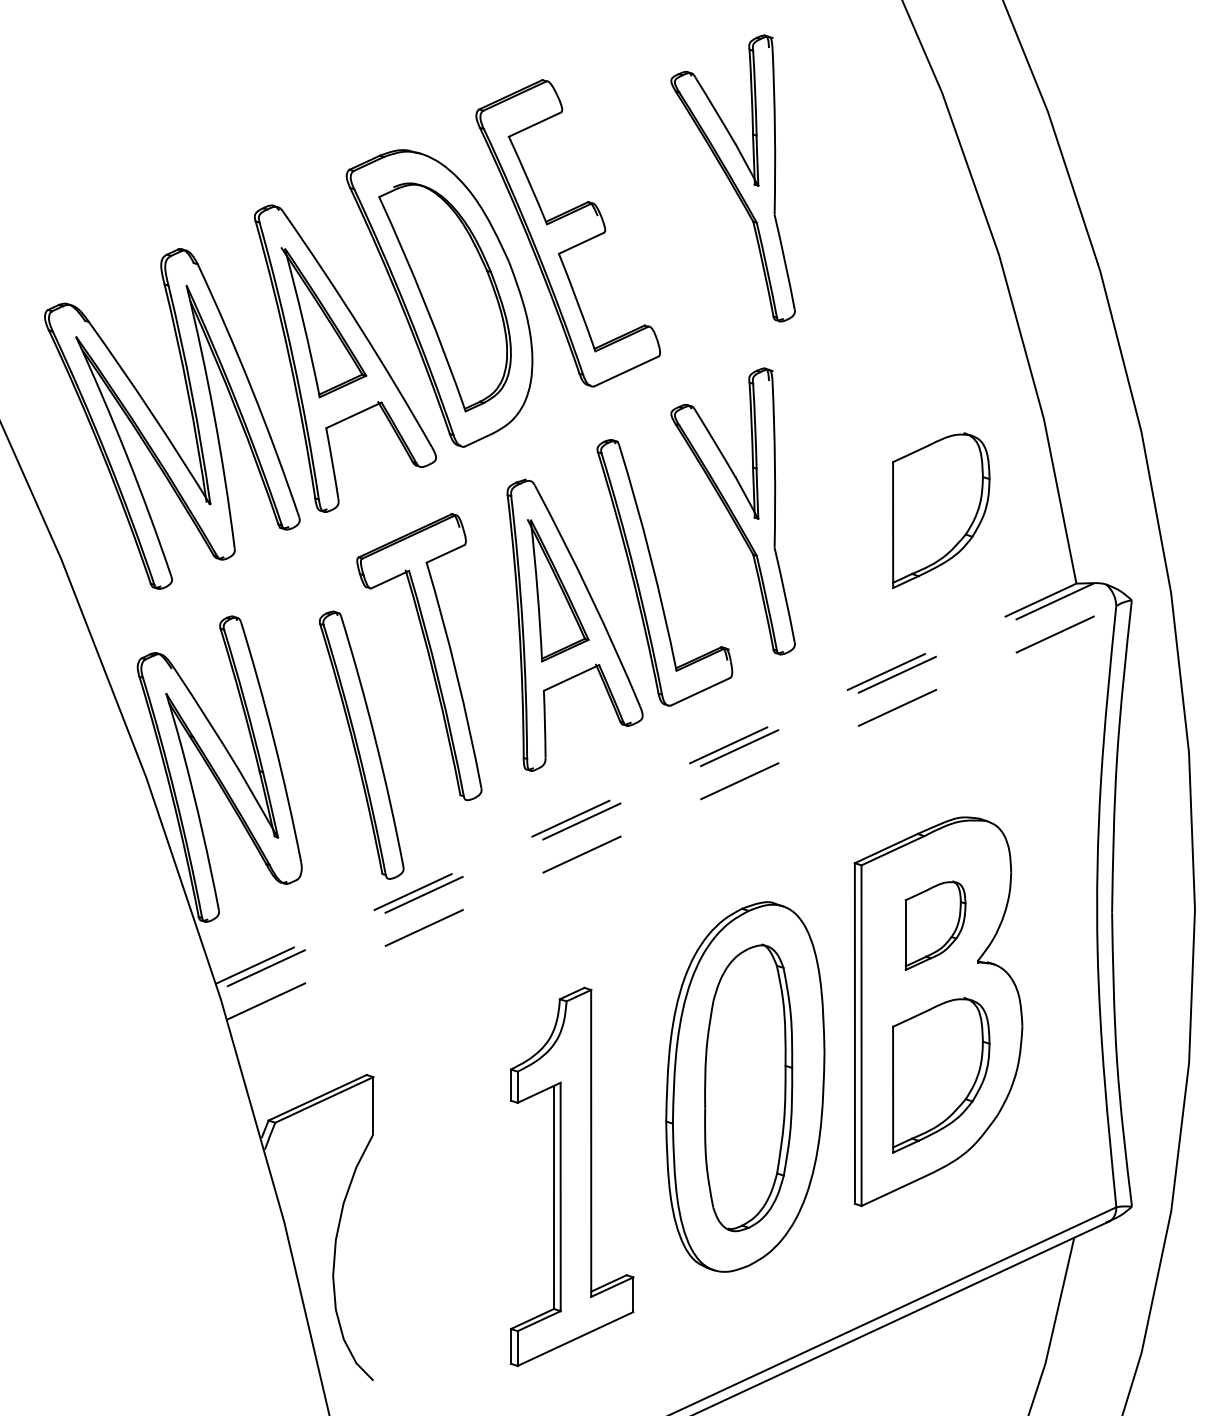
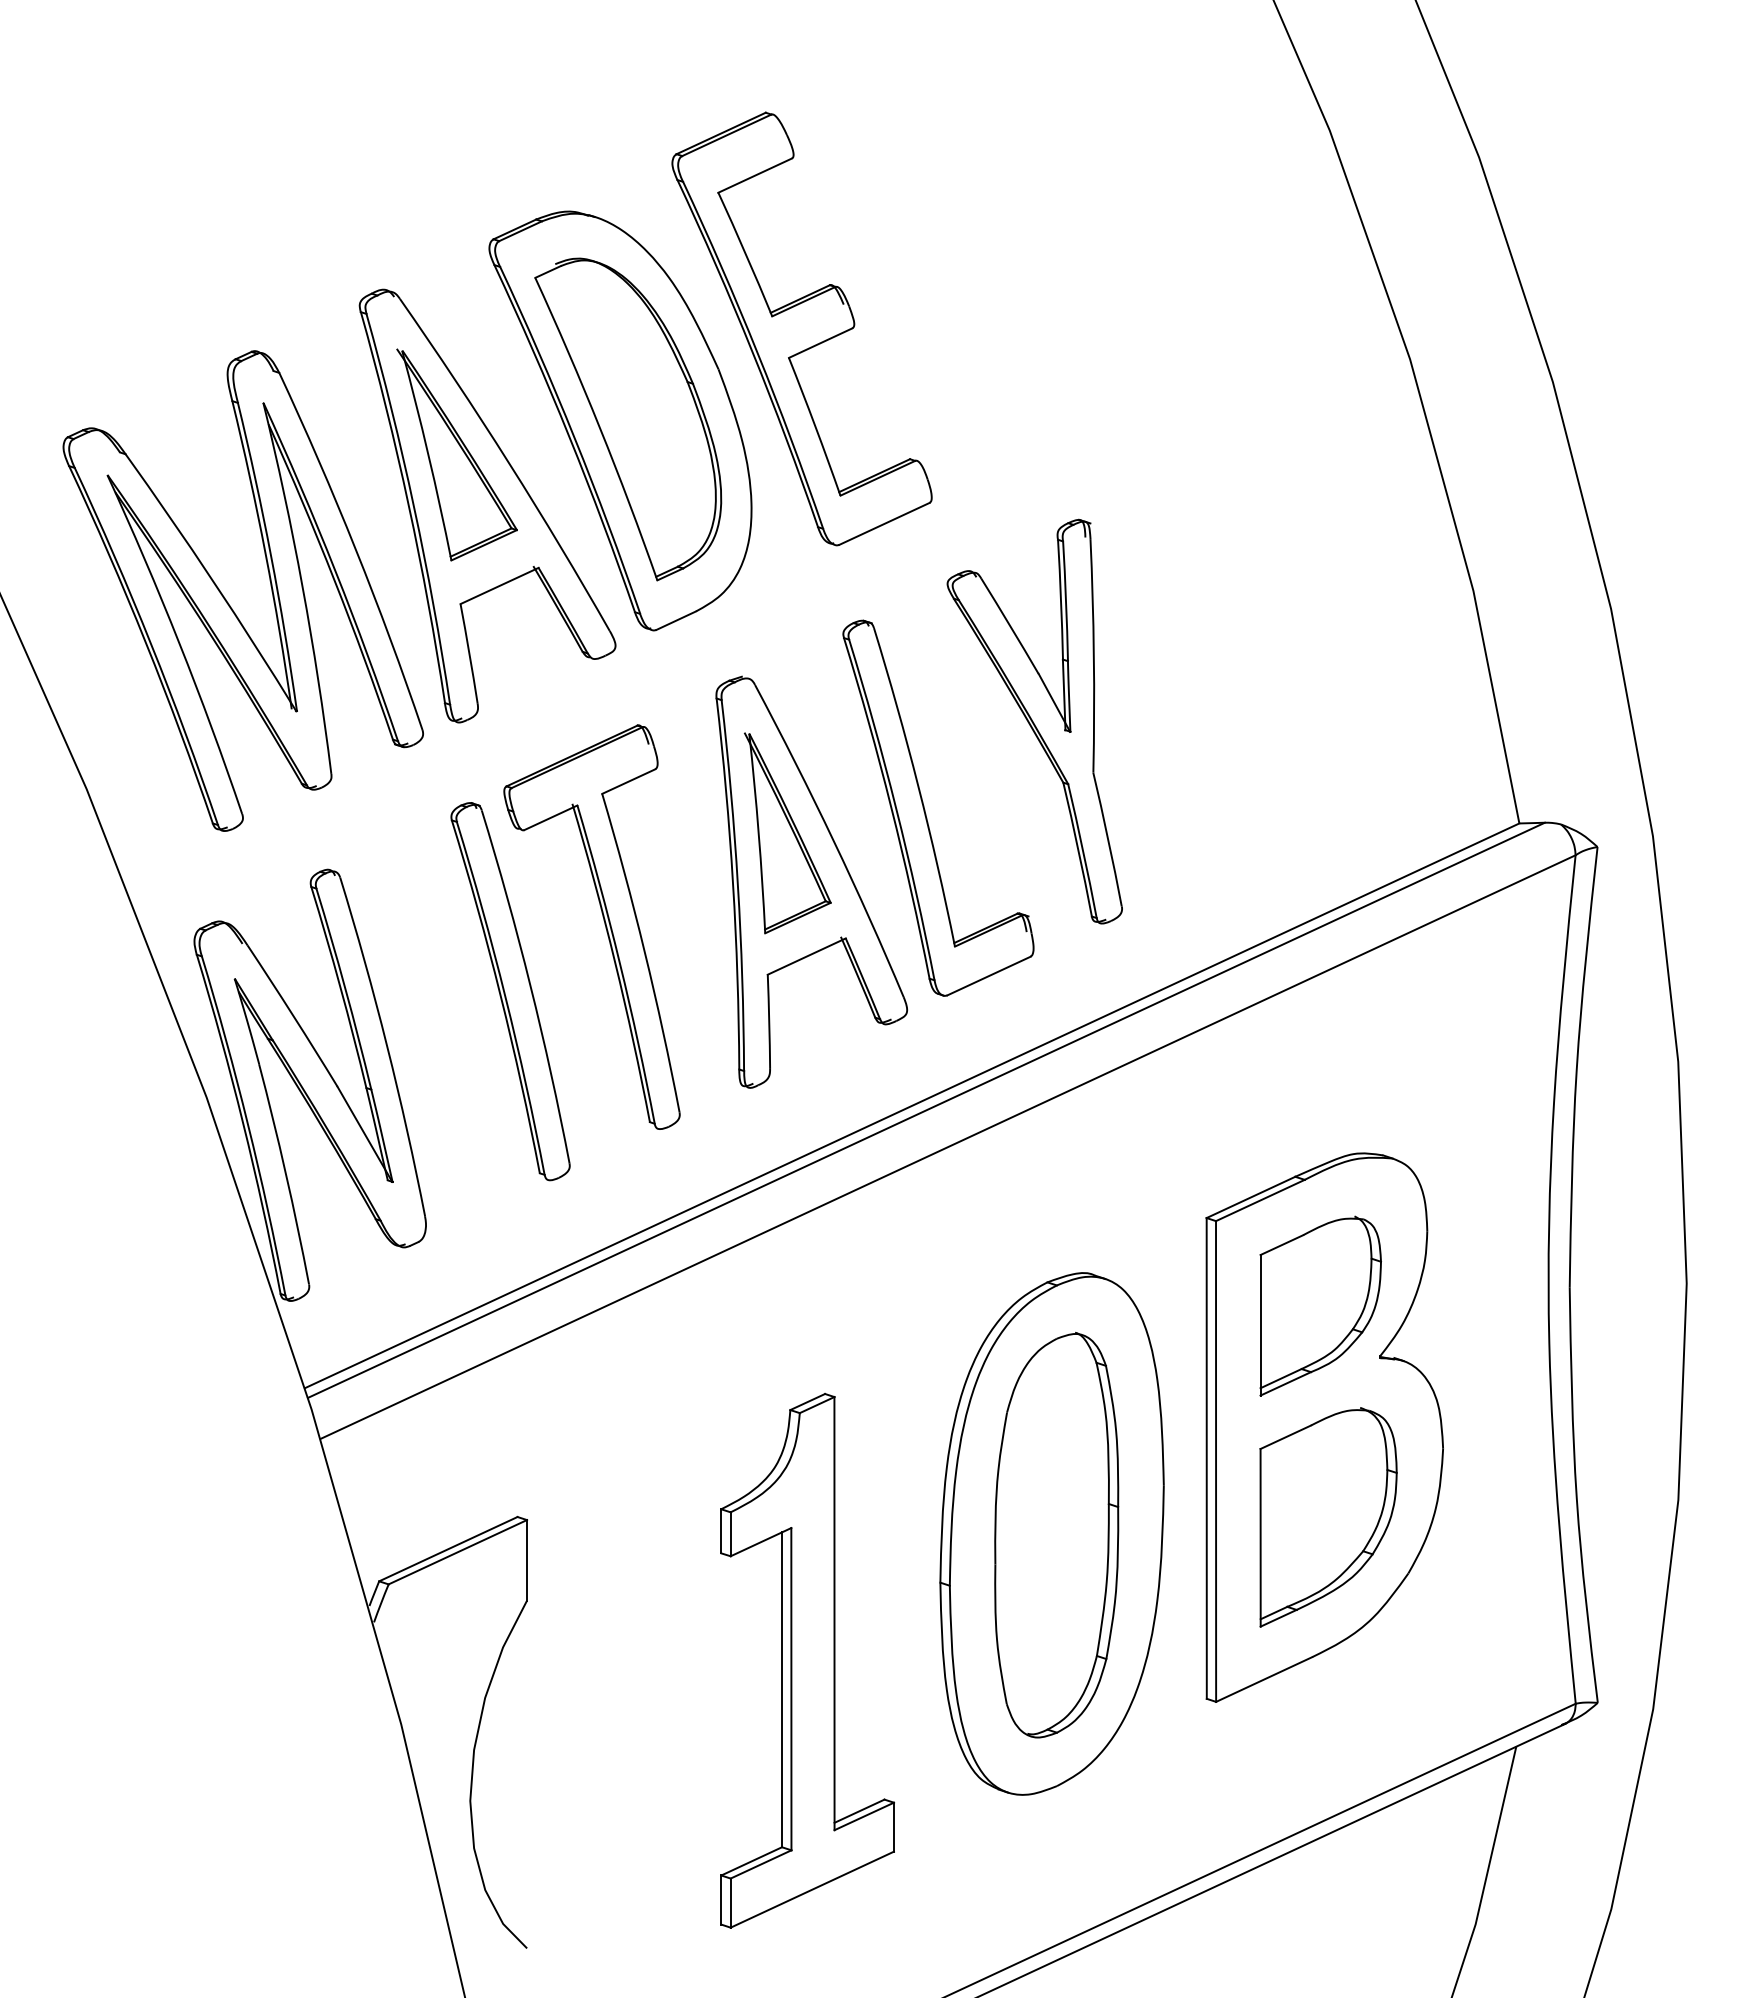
part: (732, 178) -> (1034, 251), removed
part: (941, 510) -> (1328, 720), removed
part: (361, 745) -> (510, 991), moved
line: (646, 783) -> (912, 1105), dashed -> solid
line: (656, 786) -> (926, 1110), dashed -> solid
line: (671, 812) -> (948, 1146), dashed -> solid
part: (935, 925) -> (1320, 1305), size x1.43

